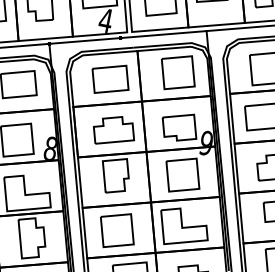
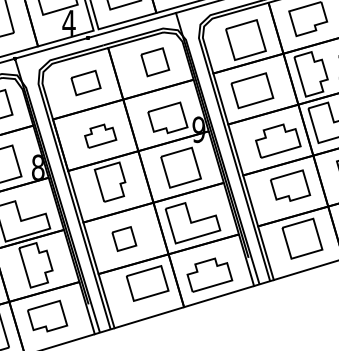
part: (178, 73) -> (155, 62), size x0.7
part: (110, 78) -> (85, 82), size x0.7
part: (114, 130) -> (100, 135), size x0.7
part: (117, 230) -> (124, 238), size x0.6

